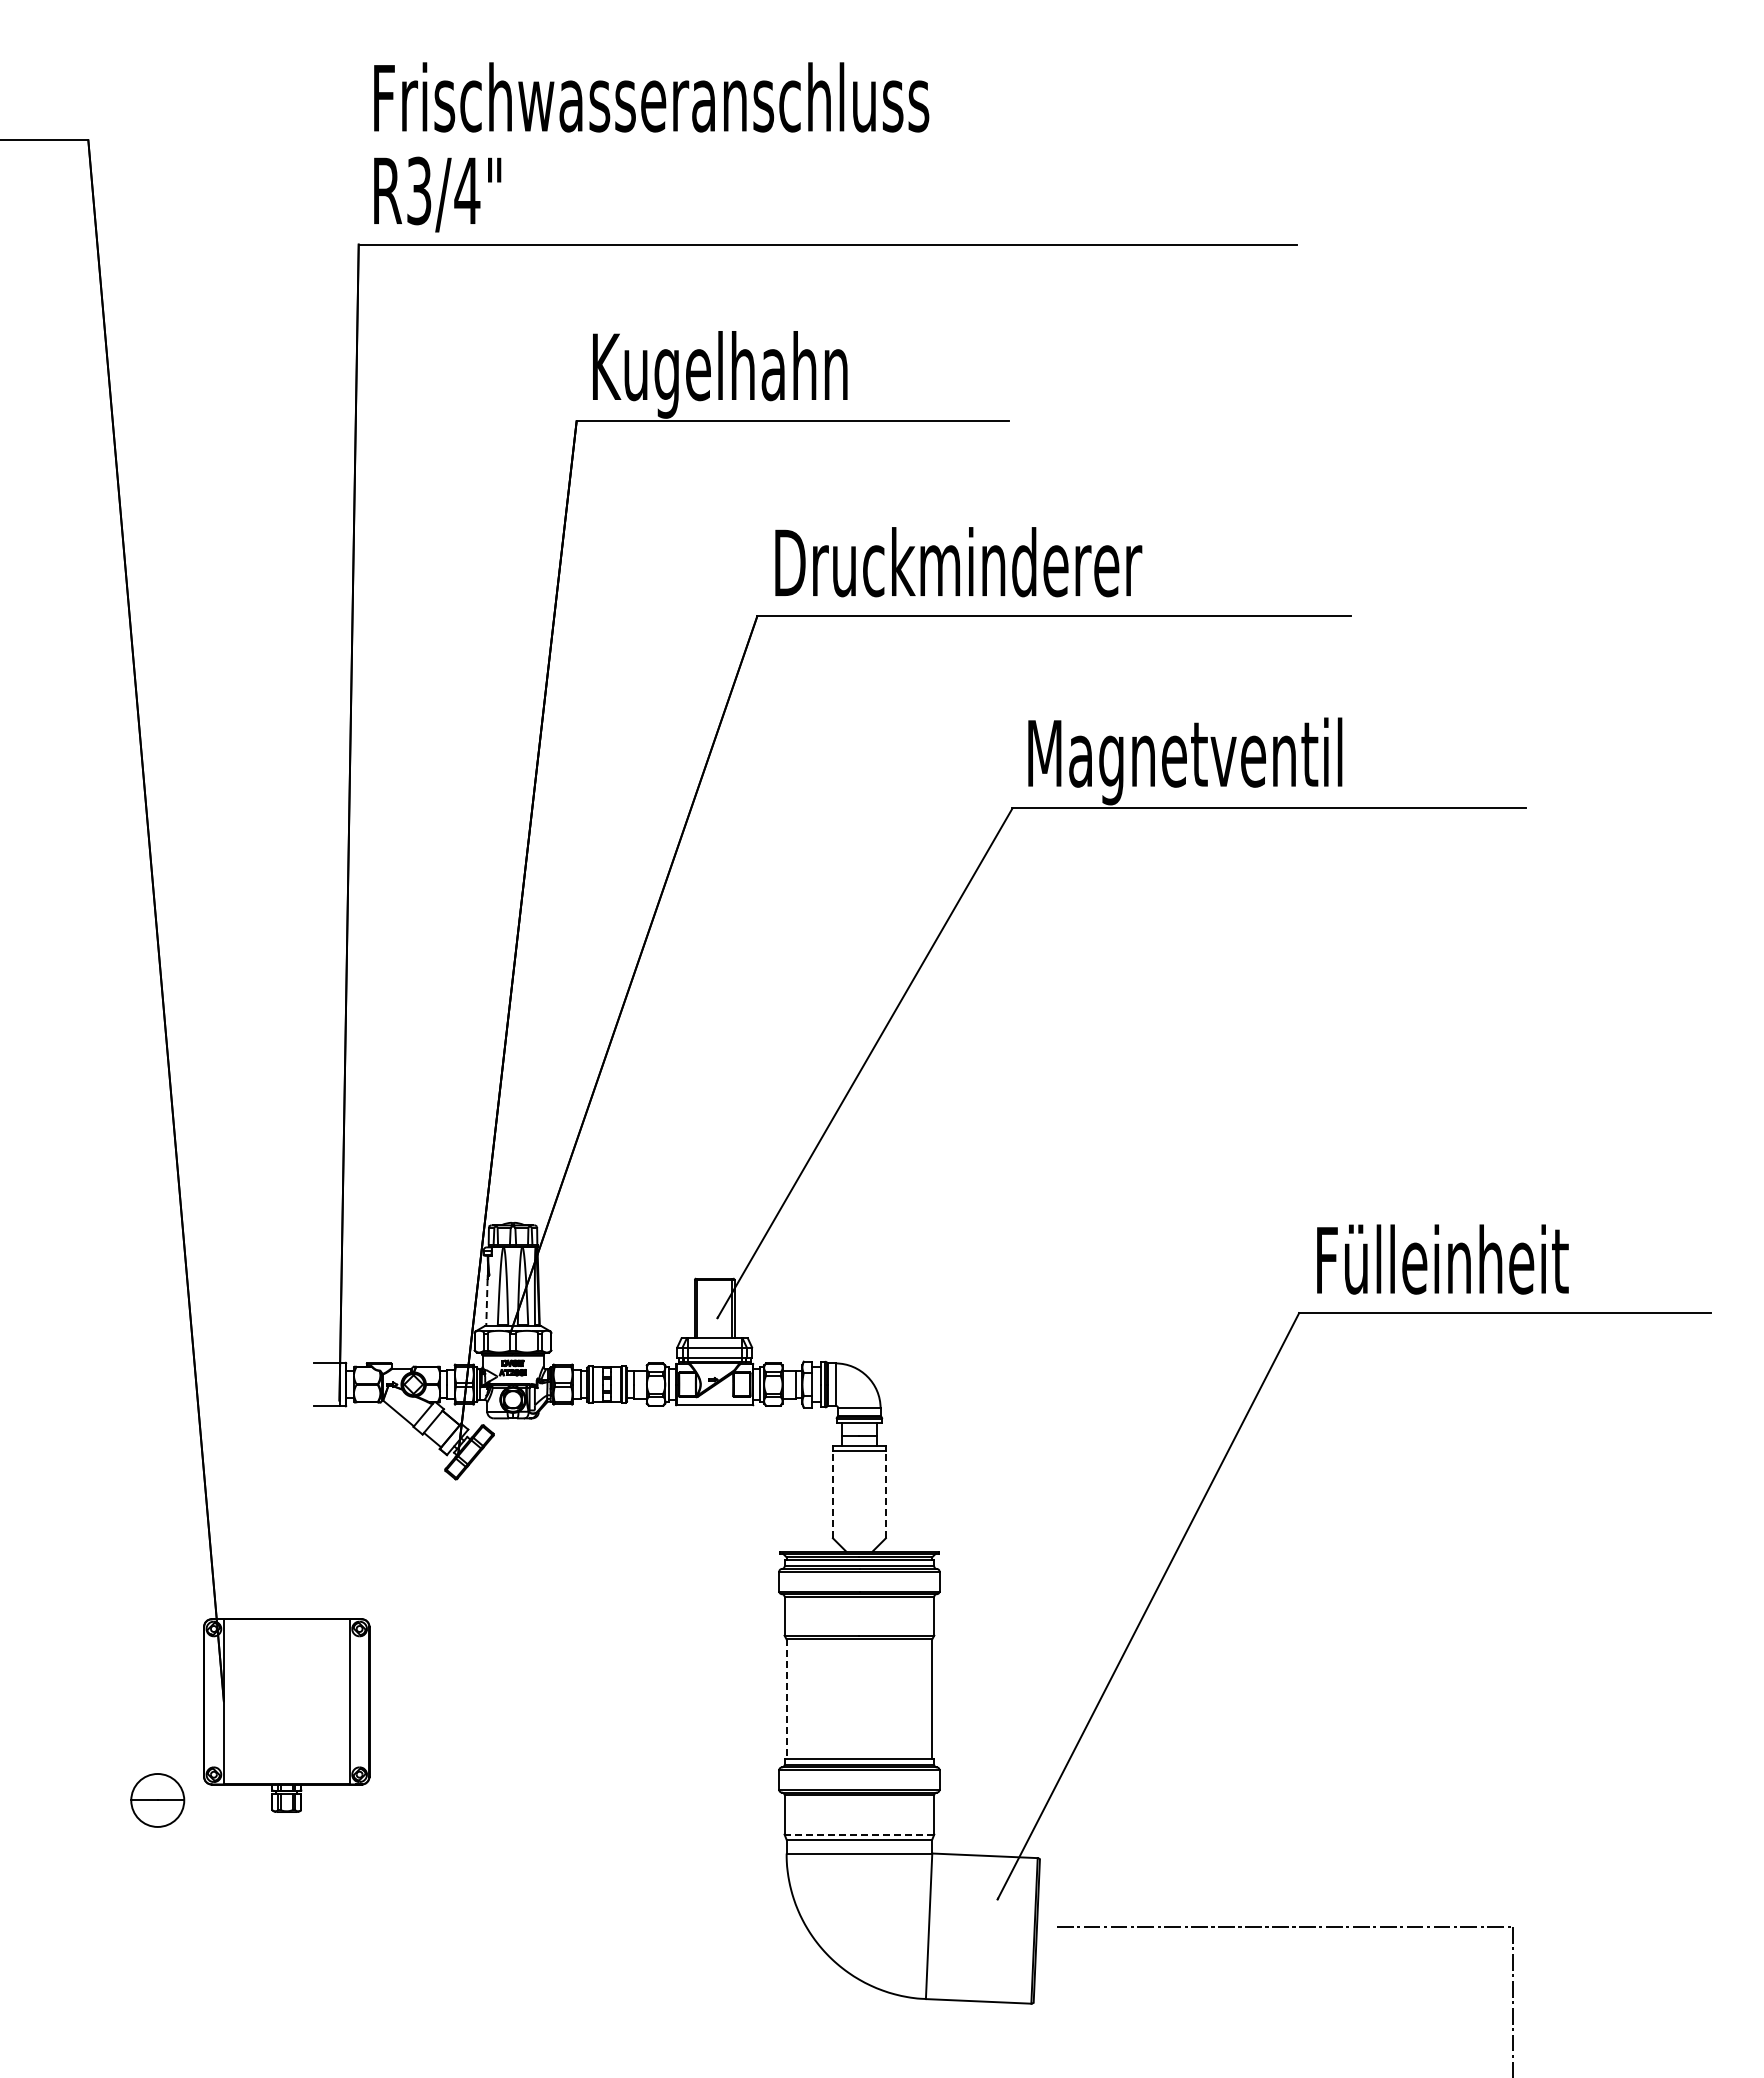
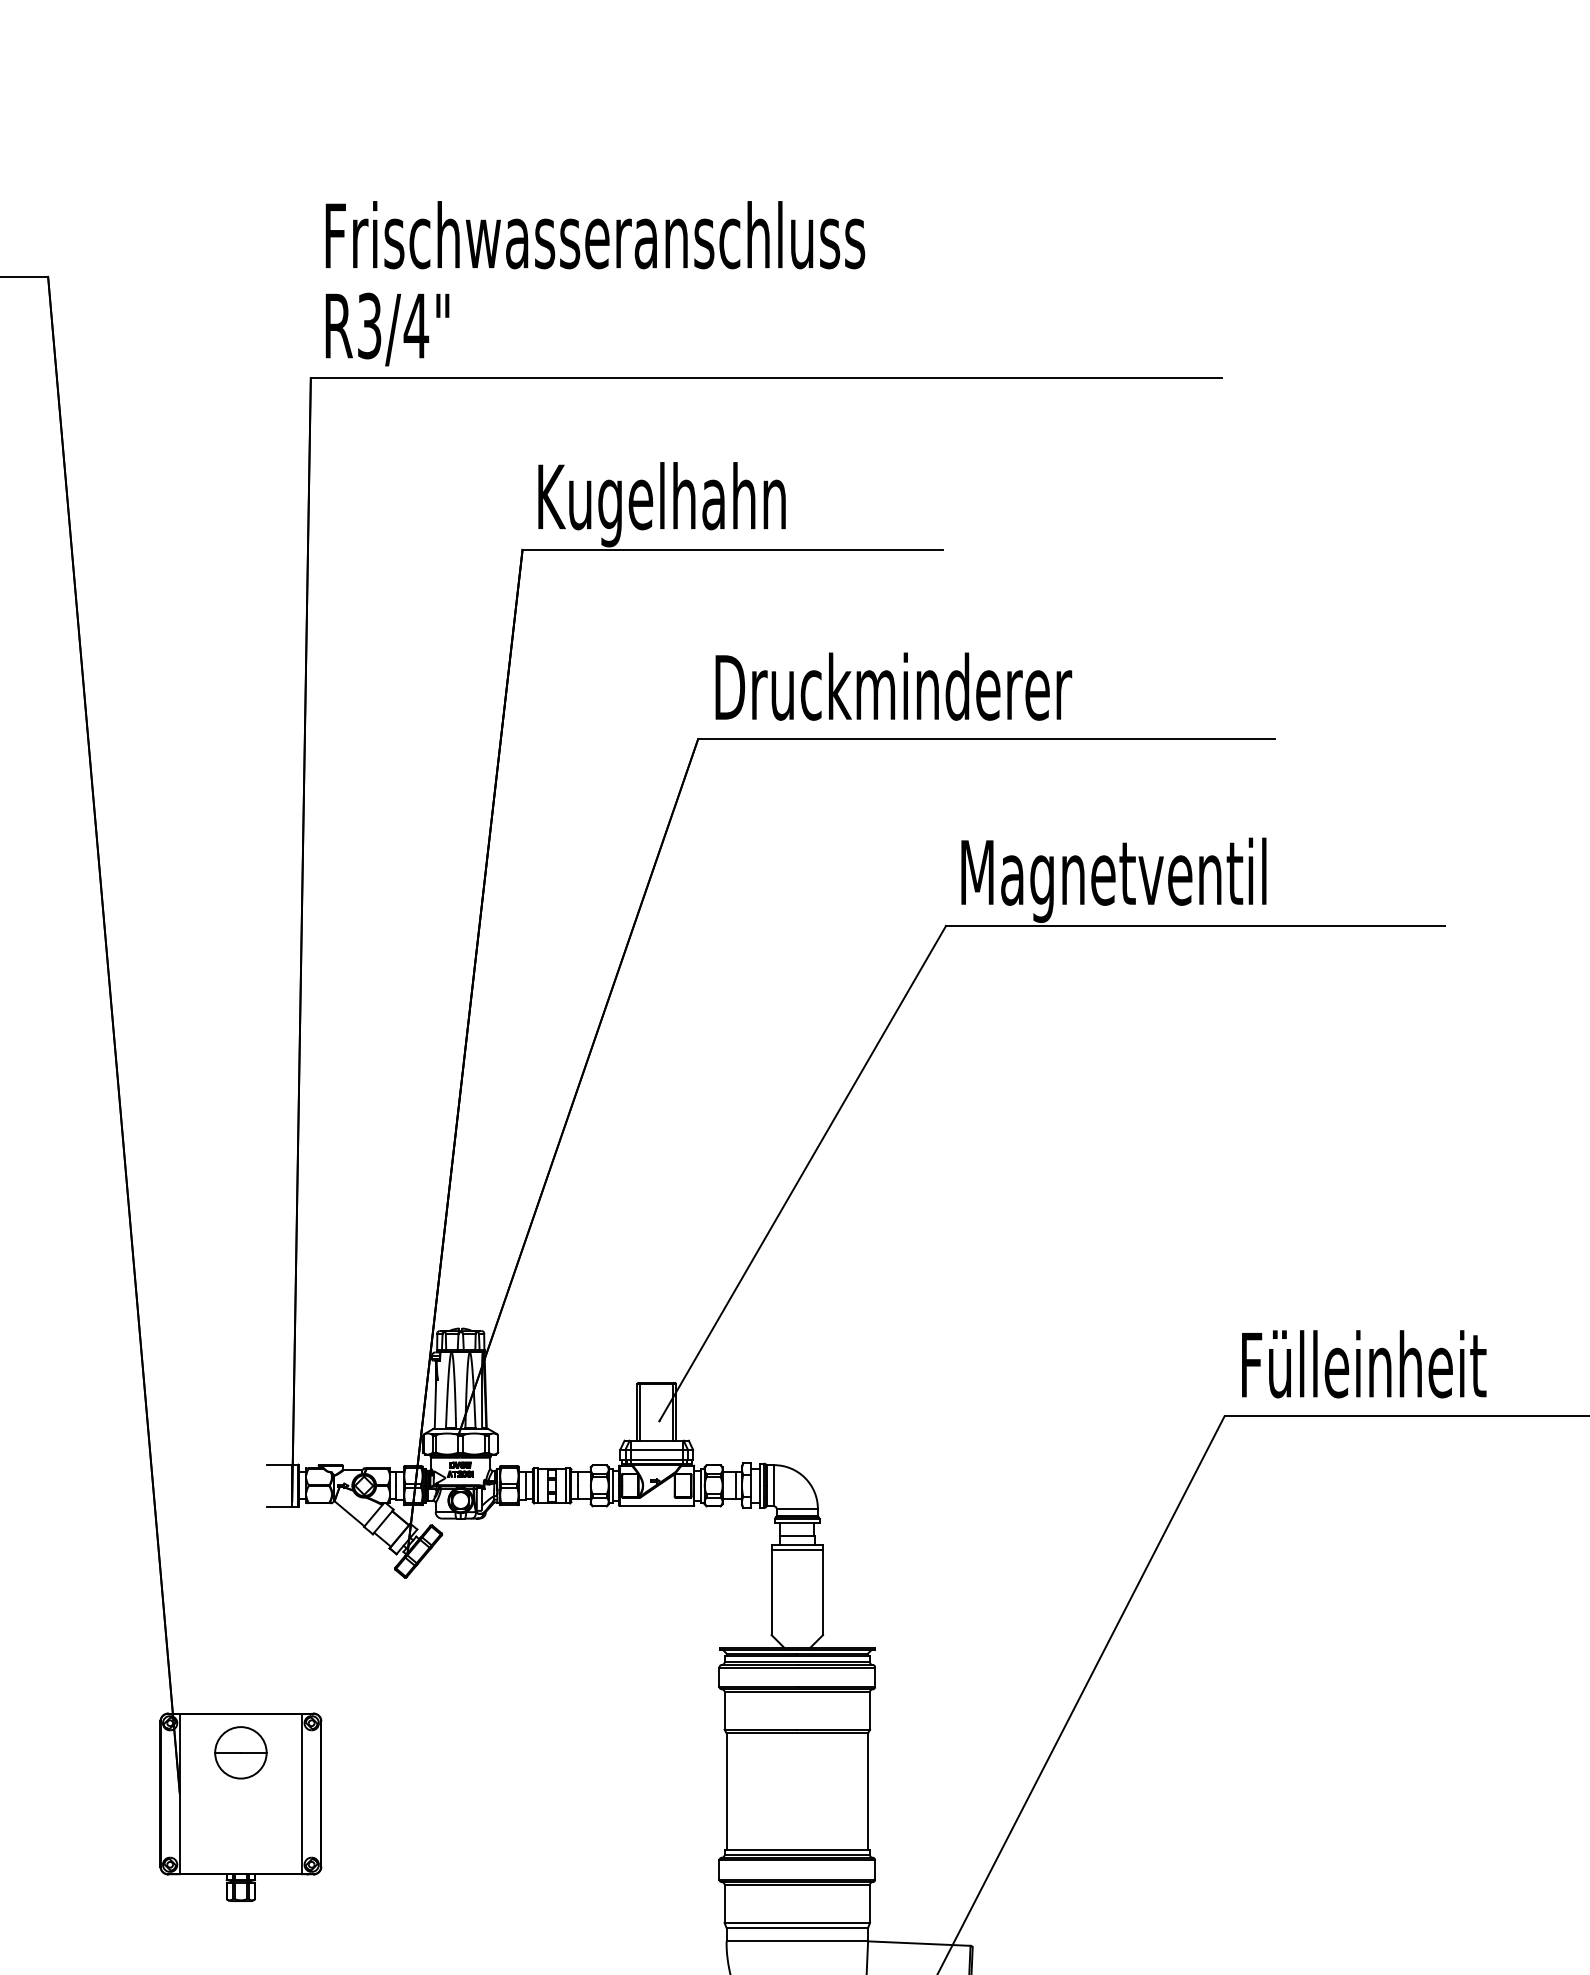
line: (486, 1302) -> (434, 1405), dashed -> solid
line: (832, 1494) -> (771, 1592), dashed -> solid
line: (885, 1494) -> (822, 1592), dashed -> solid
line: (786, 1699) -> (726, 1791), dashed -> solid
part: (157, 1800) -> (240, 1752), moved
line: (859, 1834) -> (797, 1922), dashed -> solid

